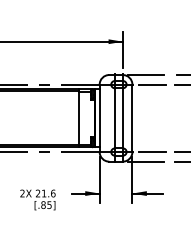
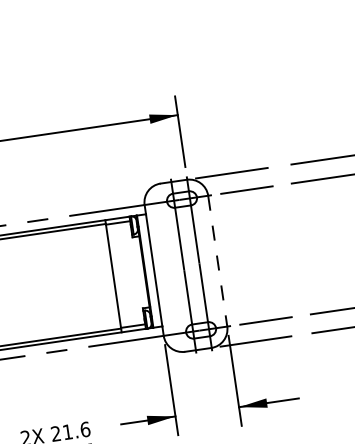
line: (132, 118) -> (217, 261), solid -> dashed

